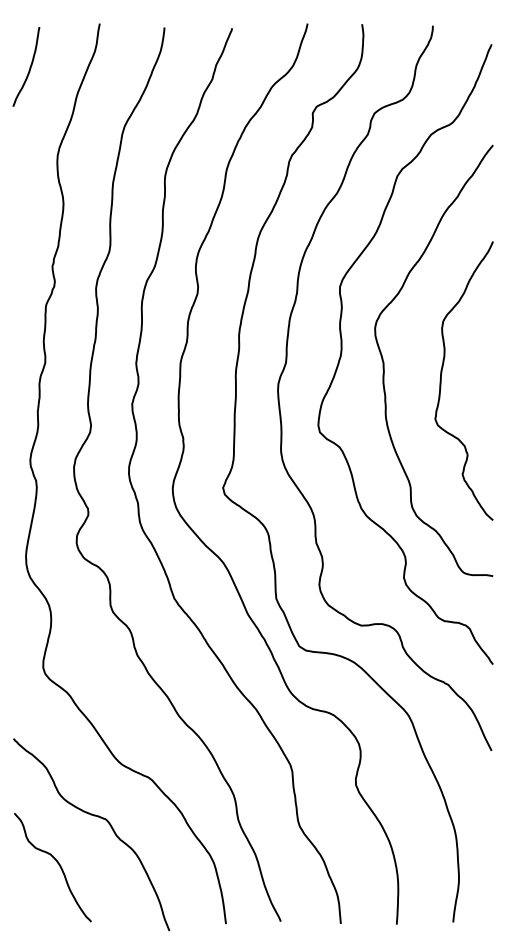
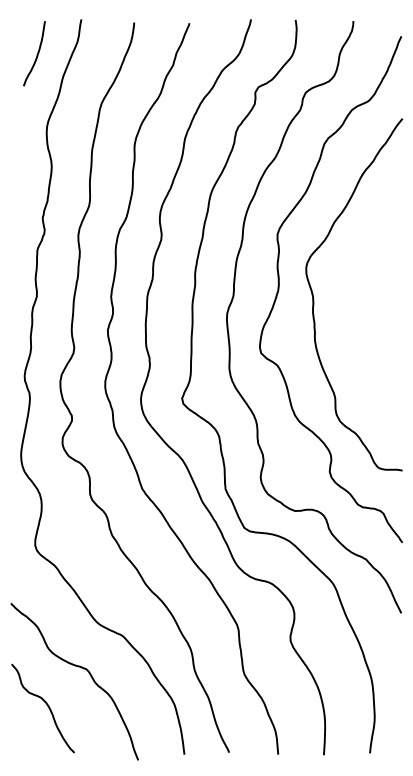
curve: (28, 67) -> (36, 54), moved
curve: (441, 381) -> (360, 311), removed

